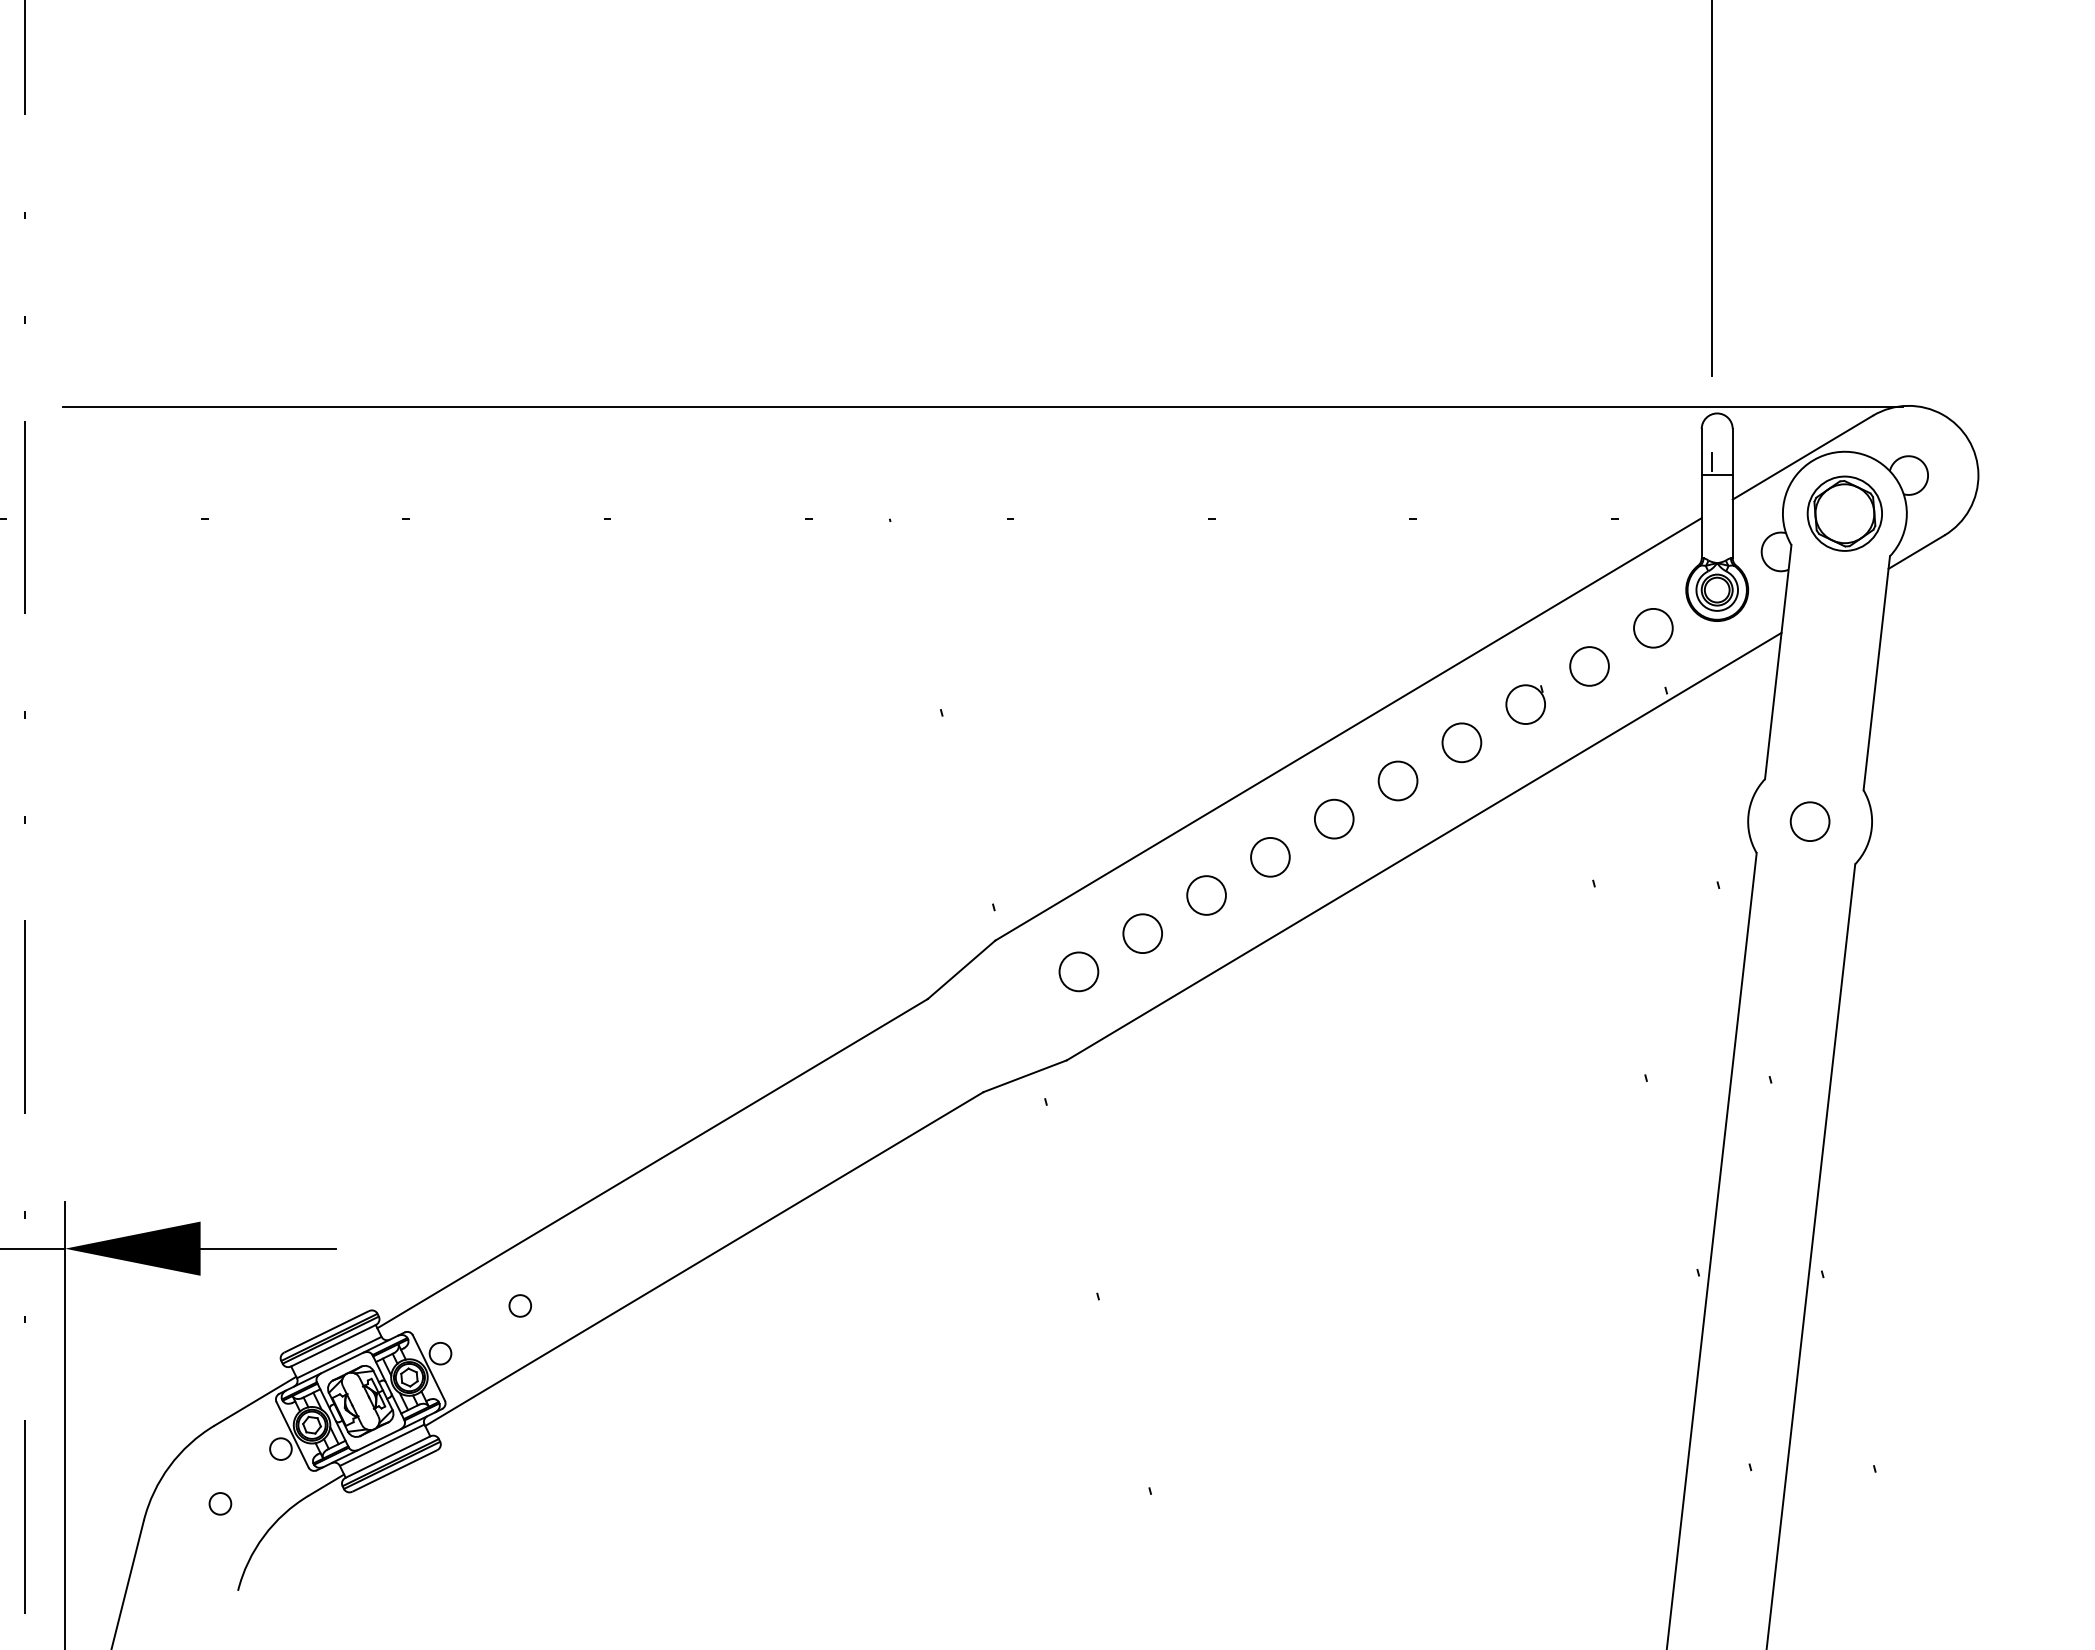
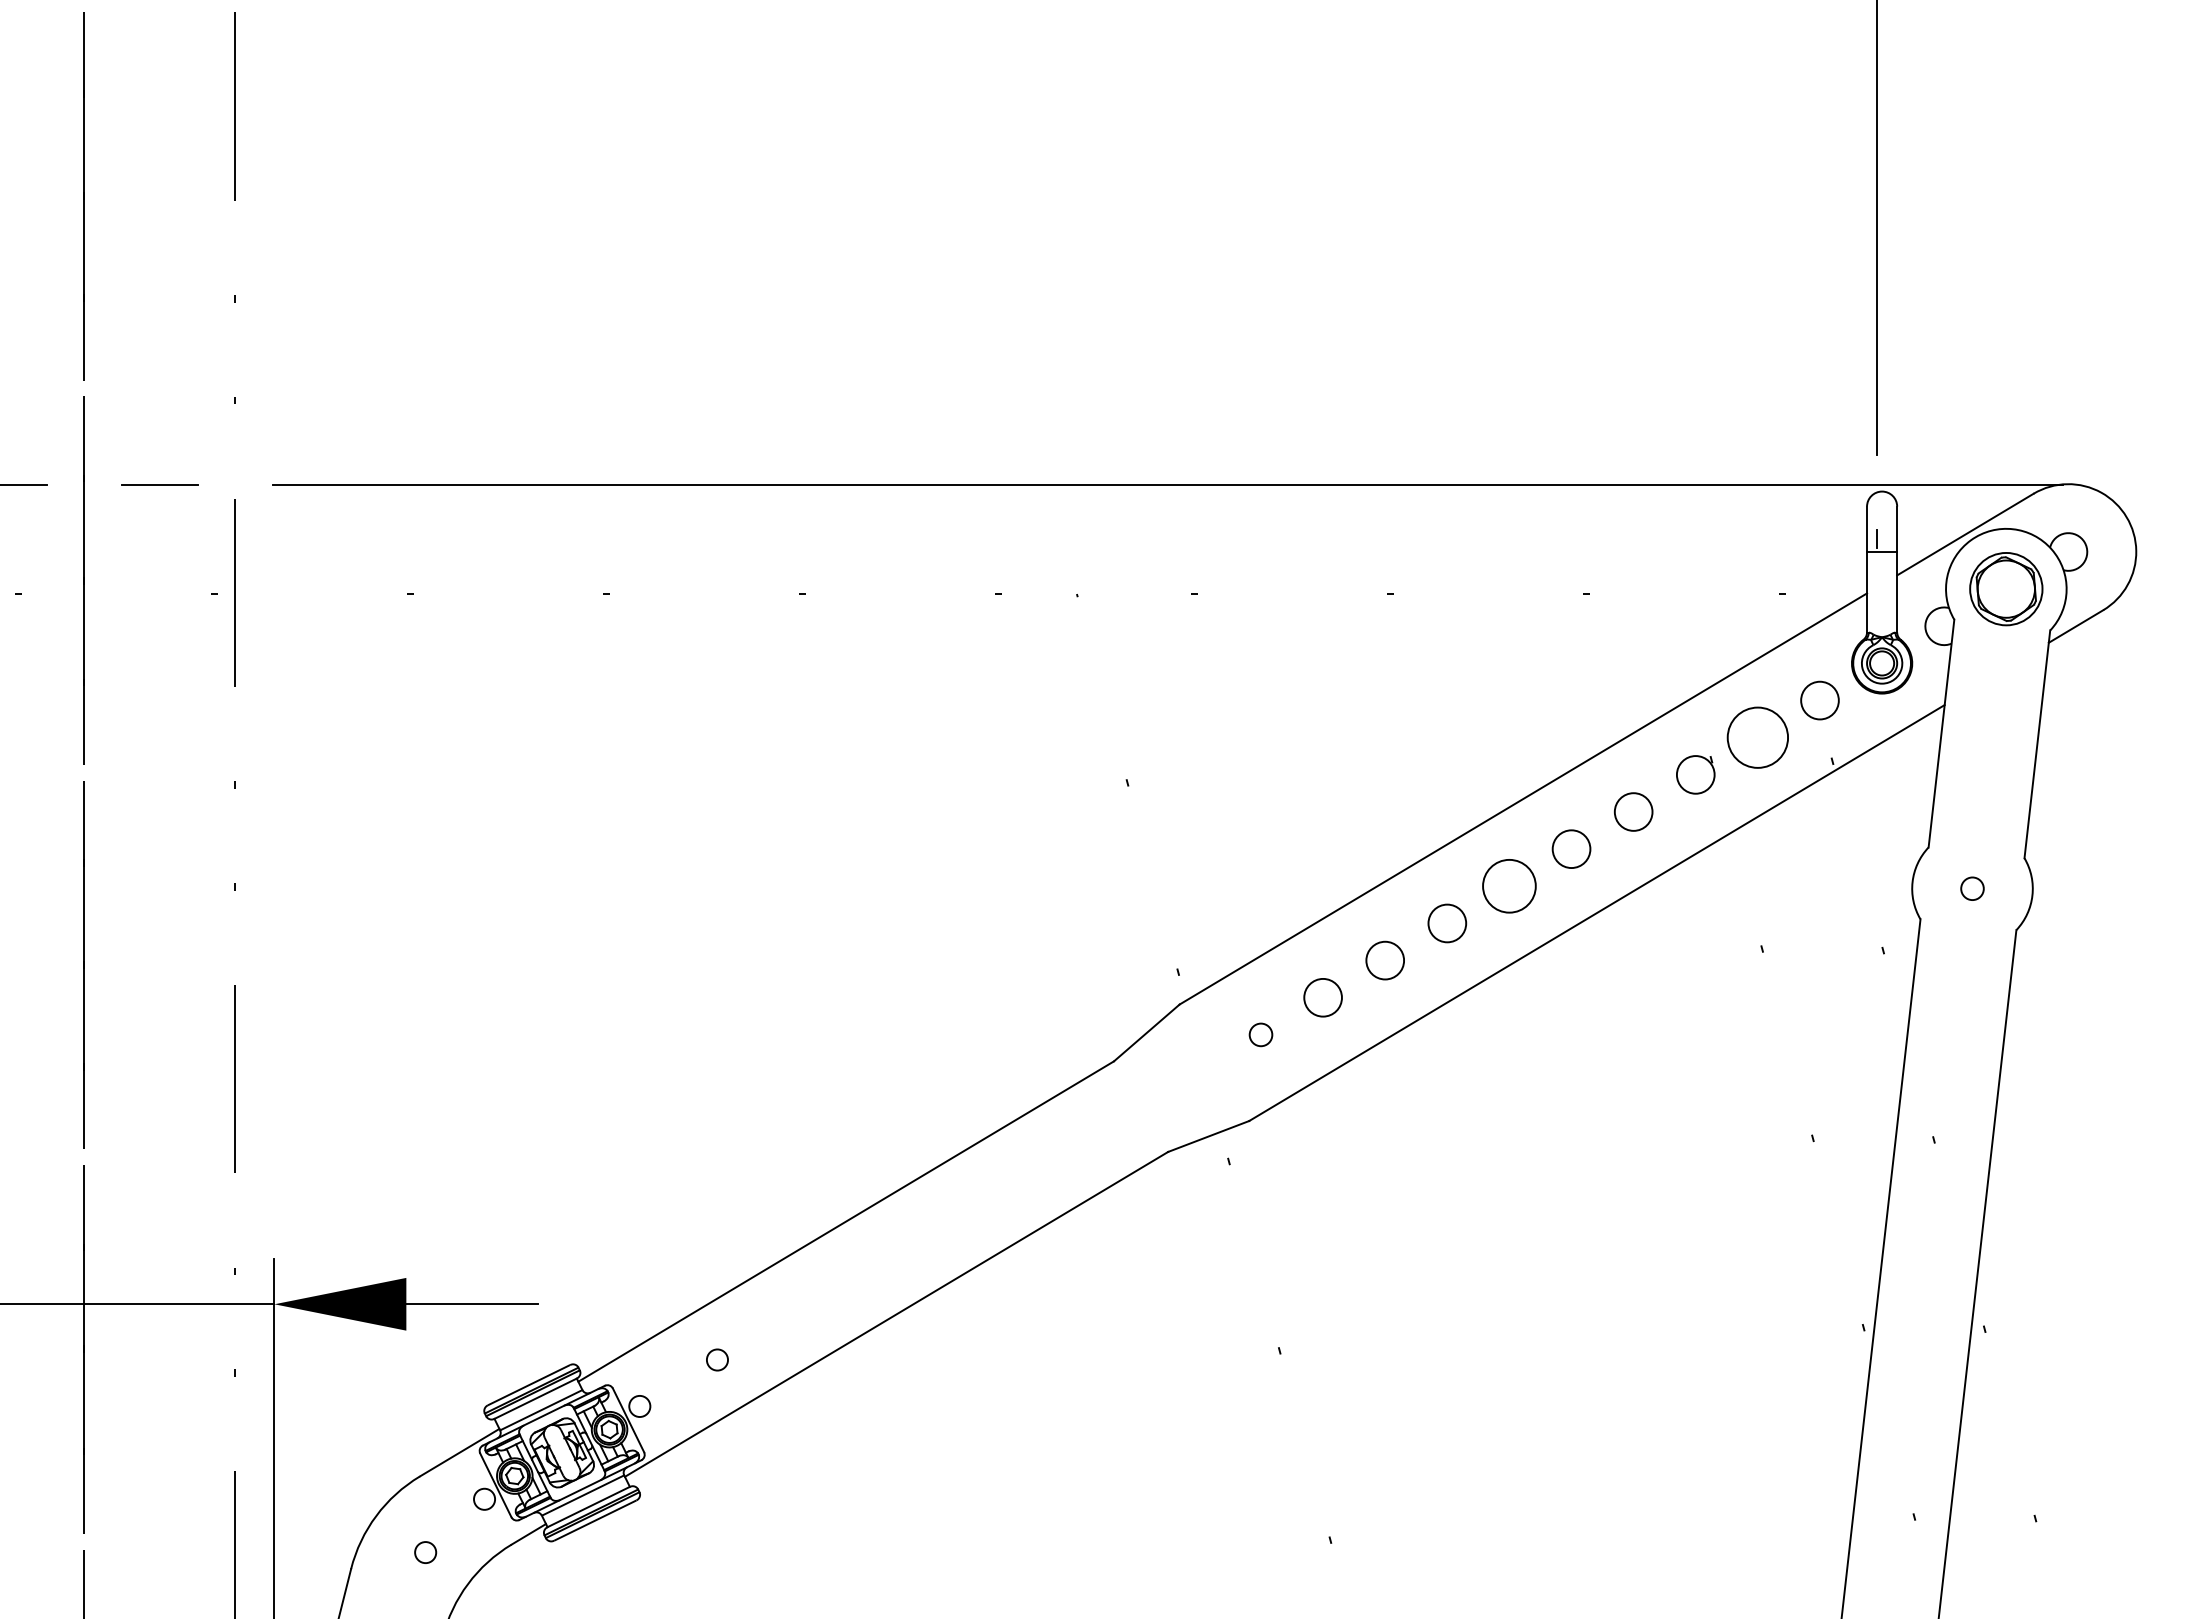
circle: (1589, 666) -> (1757, 737), size x1.6
circle: (1334, 819) -> (1509, 886), size x1.4
circle: (1810, 821) -> (1972, 888), size x0.6
circle: (1078, 971) -> (1260, 1034), size x0.6

